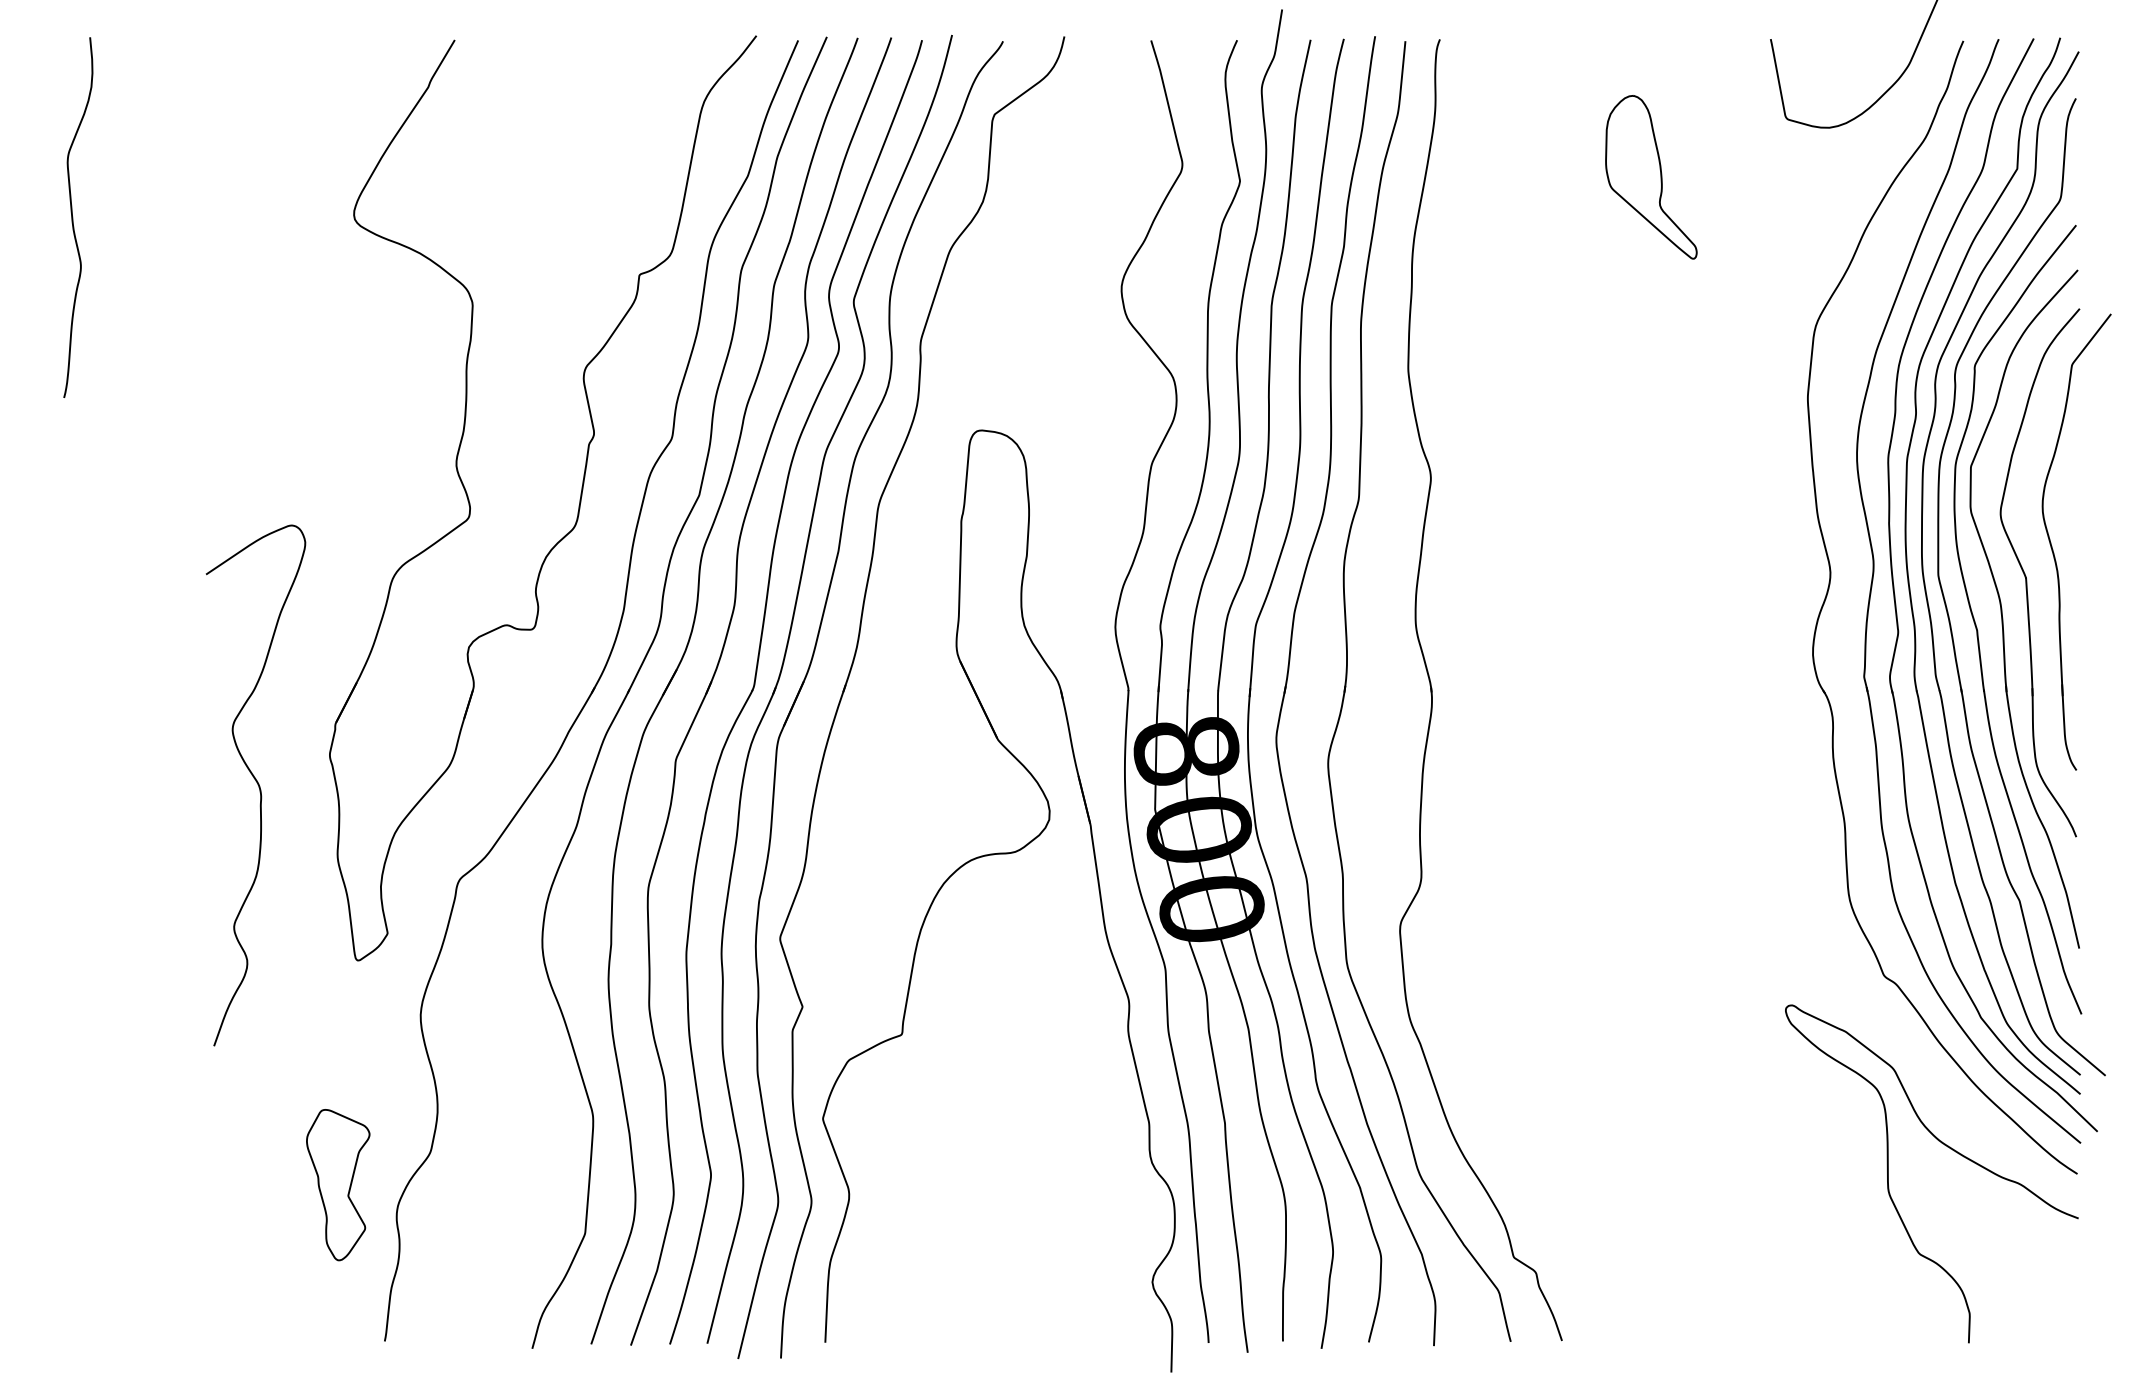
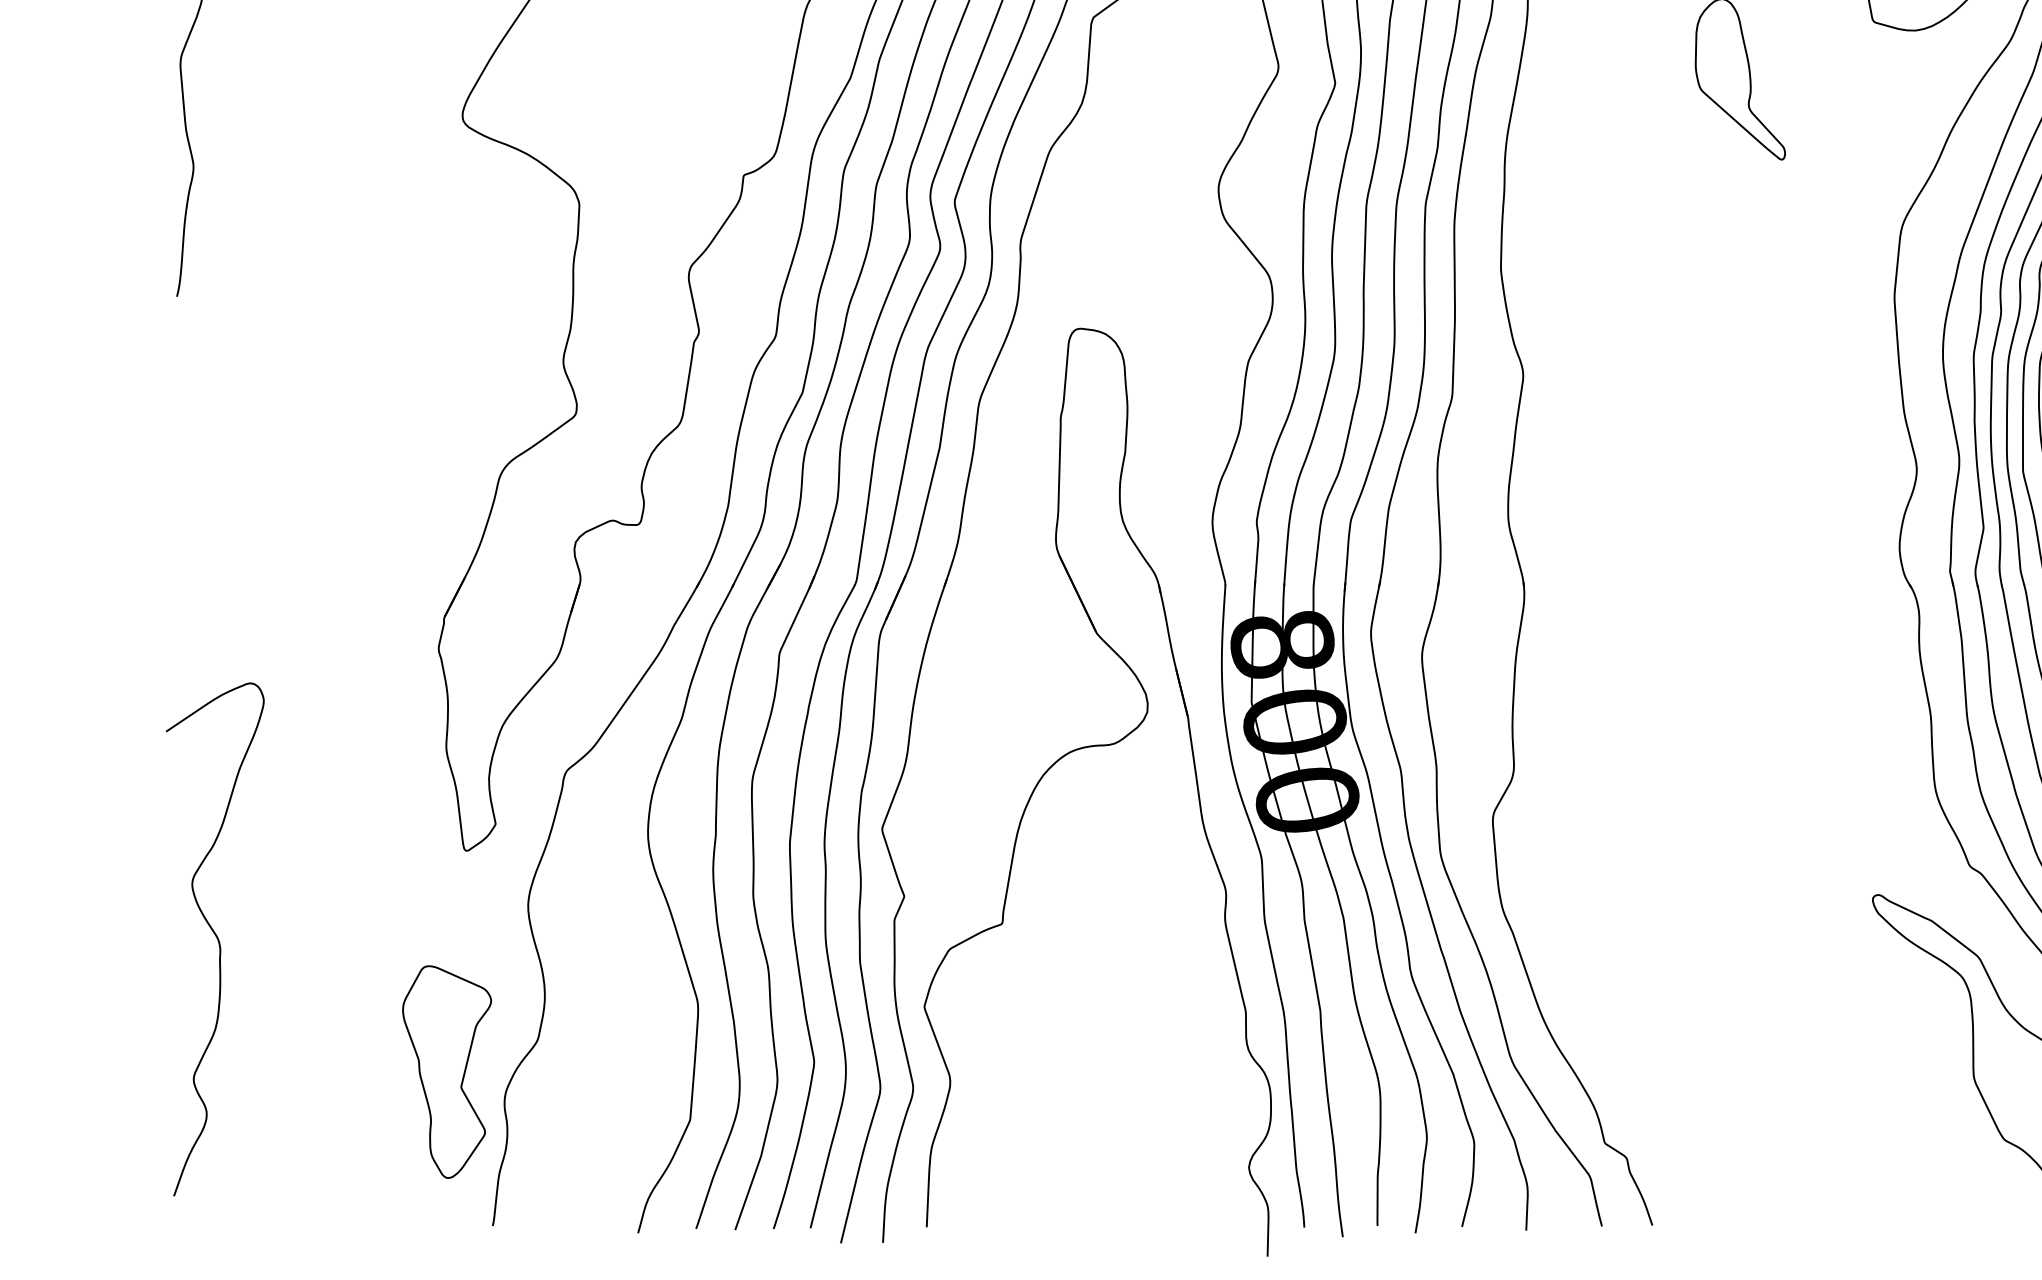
curve: (257, 784) -> (216, 938), moved
part: (337, 1184) -> (446, 1071), size x1.43

